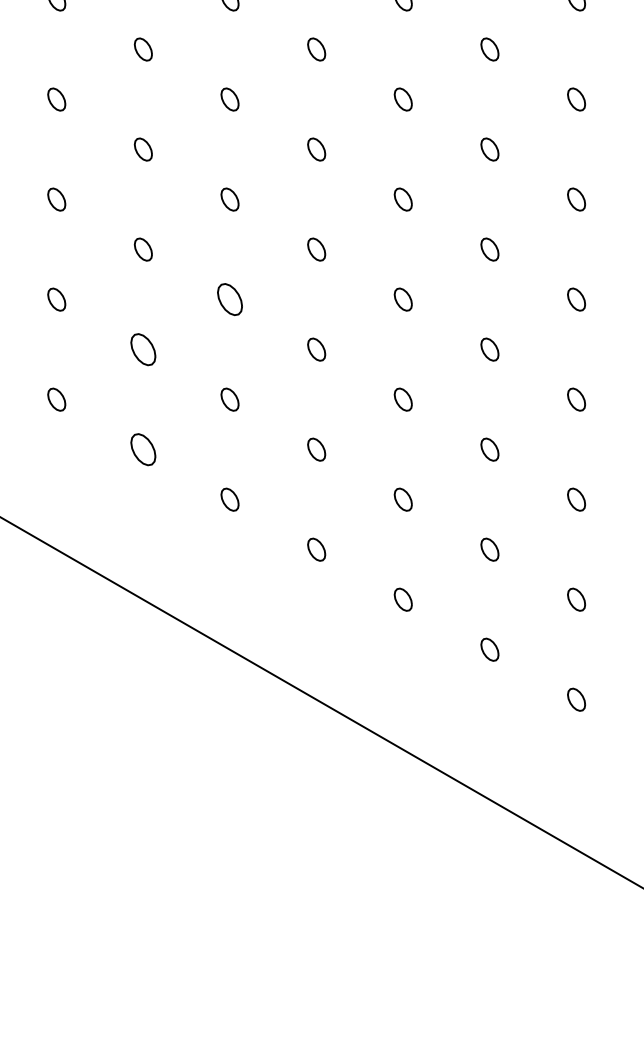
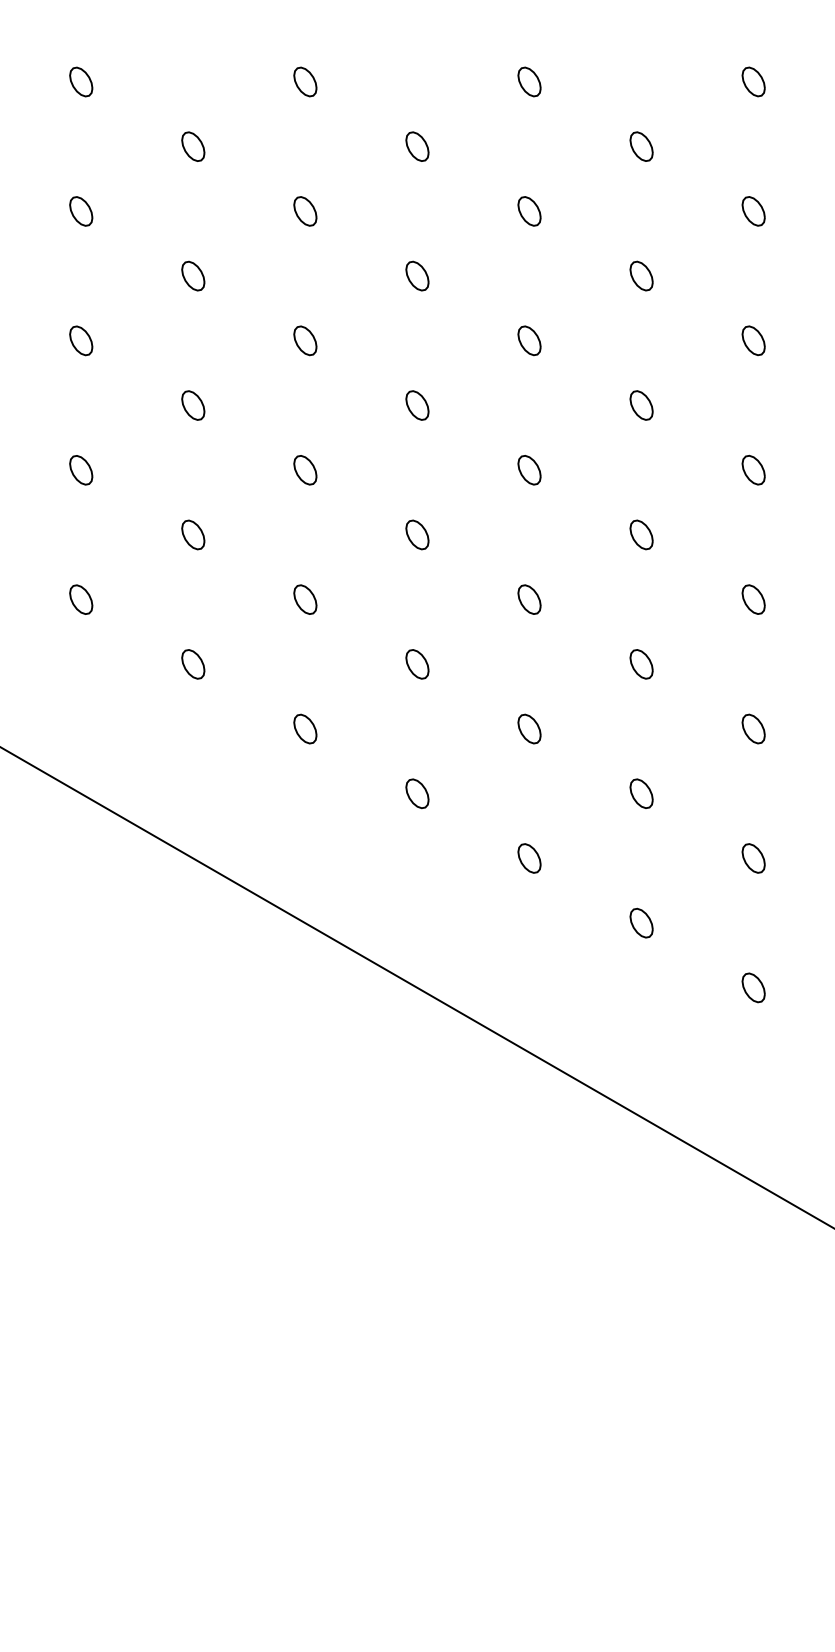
part: (230, 299) -> (305, 470), size x0.71
part: (143, 349) -> (193, 534), size x0.71
part: (143, 449) -> (193, 664), size x0.71

